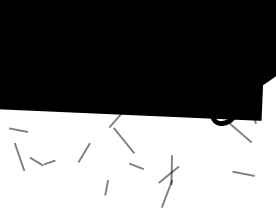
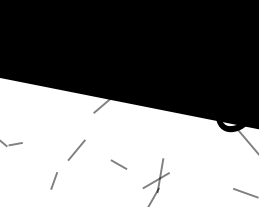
line: (123, 140) -> (108, 131), removed
line: (84, 152) -> (77, 149), moved
line: (106, 187) -> (54, 180), moved

